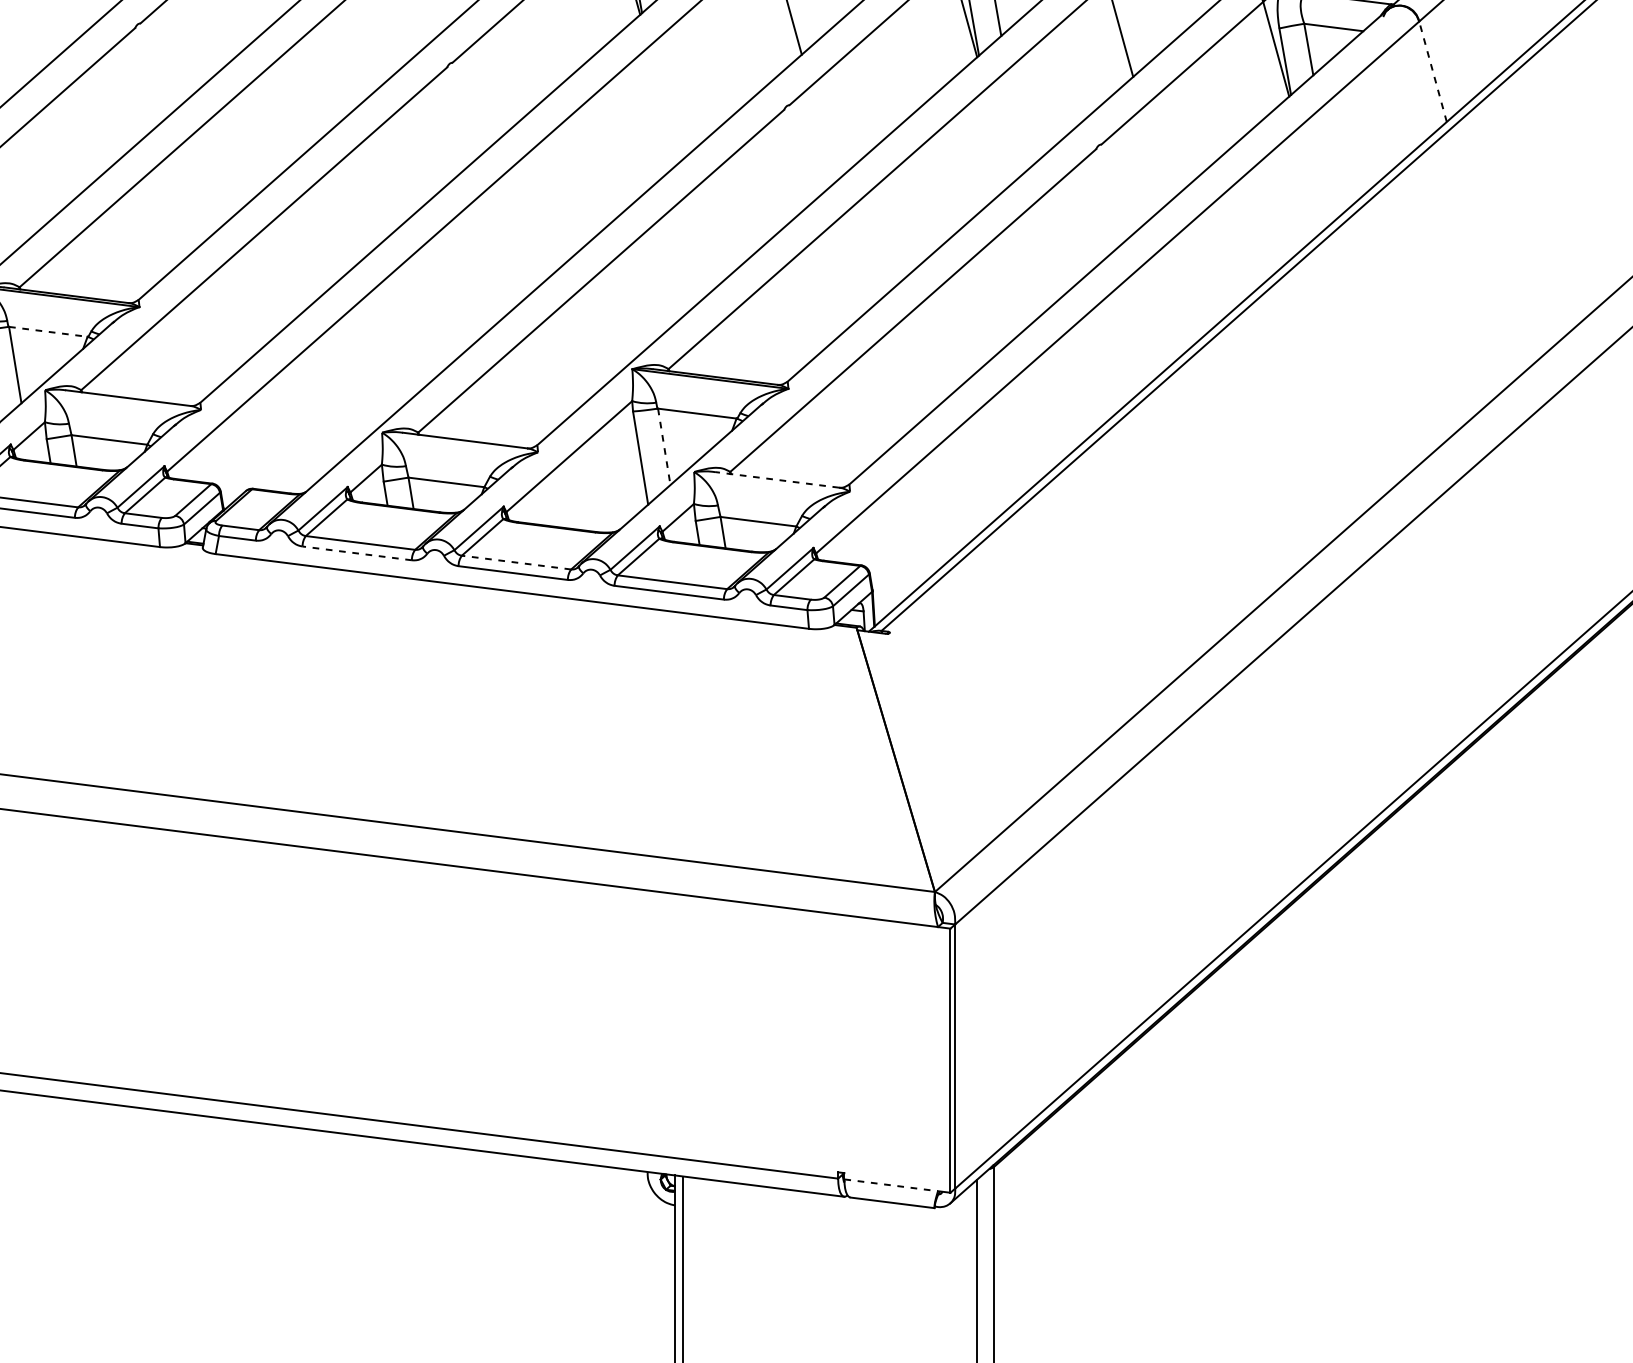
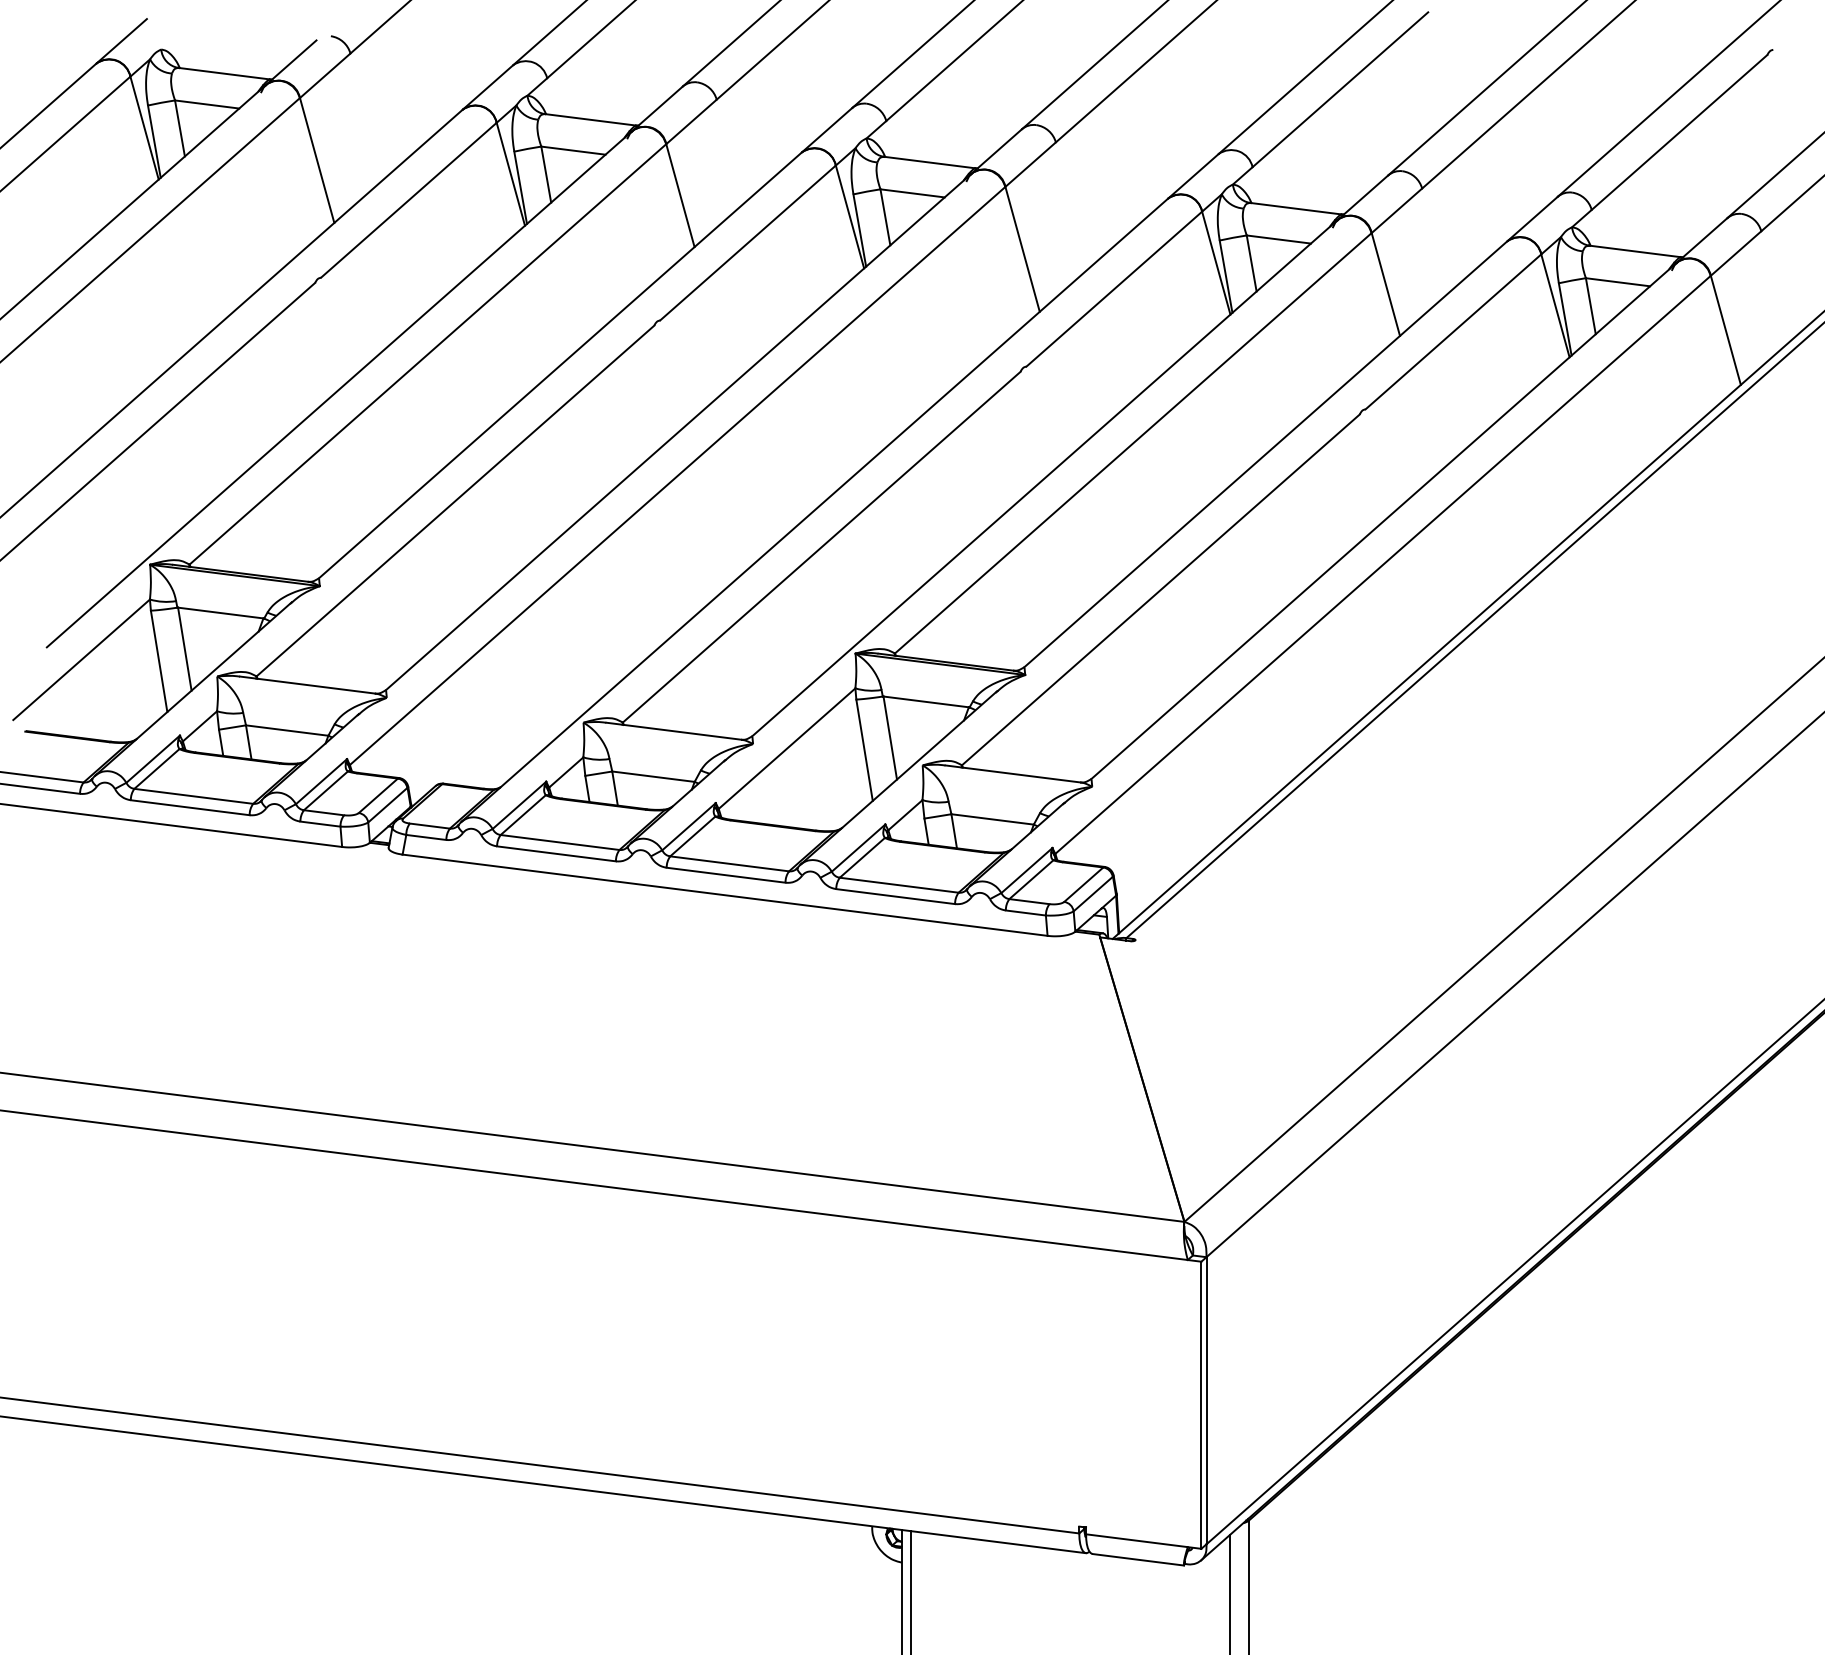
line: (1432, 71) -> (1725, 330), dashed -> solid
line: (49, 332) -> (221, 613), dashed -> solid
line: (664, 447) -> (890, 738), dashed -> solid
line: (776, 479) -> (1012, 773), dashed -> solid
line: (357, 553) -> (556, 853), dashed -> solid
line: (516, 562) -> (729, 863), dashed -> solid
line: (891, 1185) -> (1137, 1540), dashed -> solid

